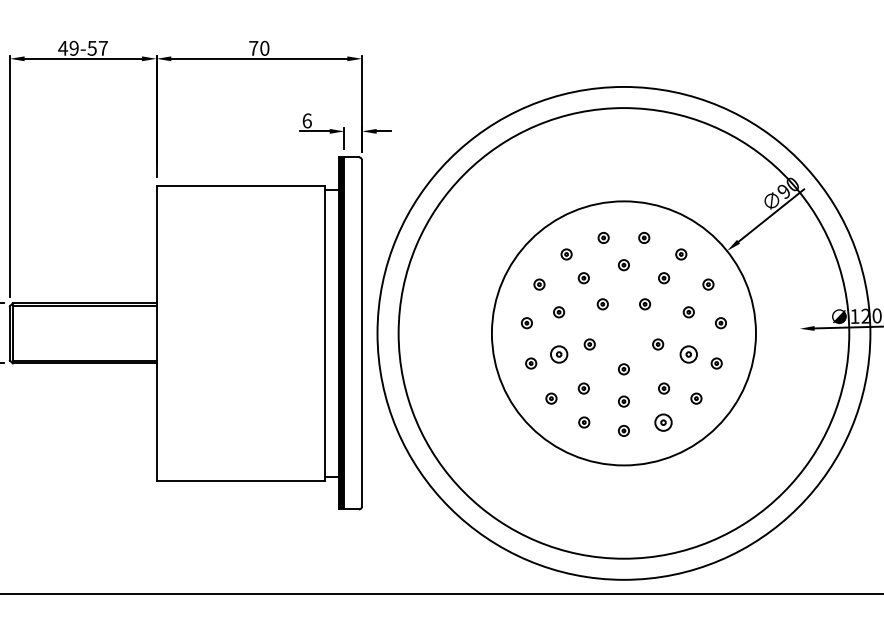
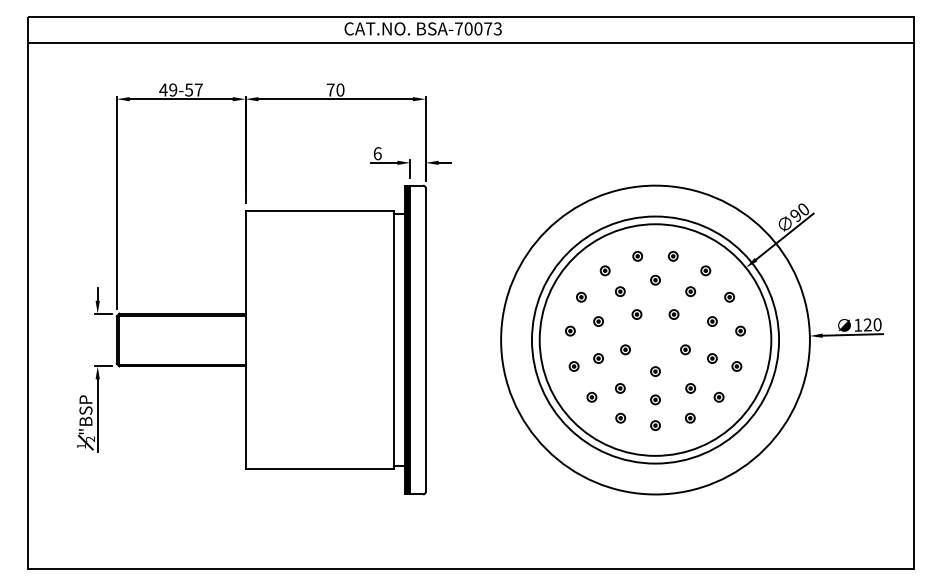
circle: (623, 332) -> (655, 339), size x0.62
circle: (623, 332) -> (655, 339), size x0.71
part: (558, 354) -> (598, 358), size x0.62
part: (688, 354) -> (712, 358), size x0.62
part: (663, 421) -> (690, 417), size x0.62

